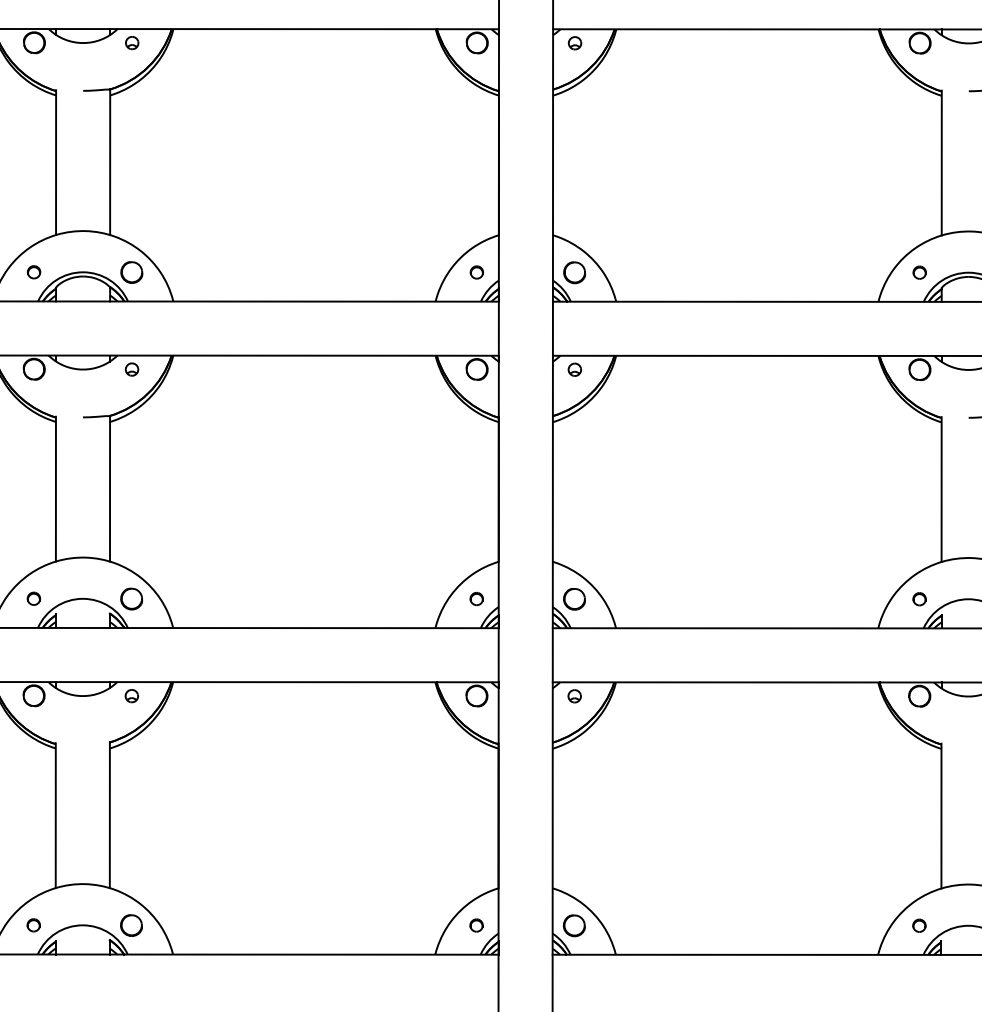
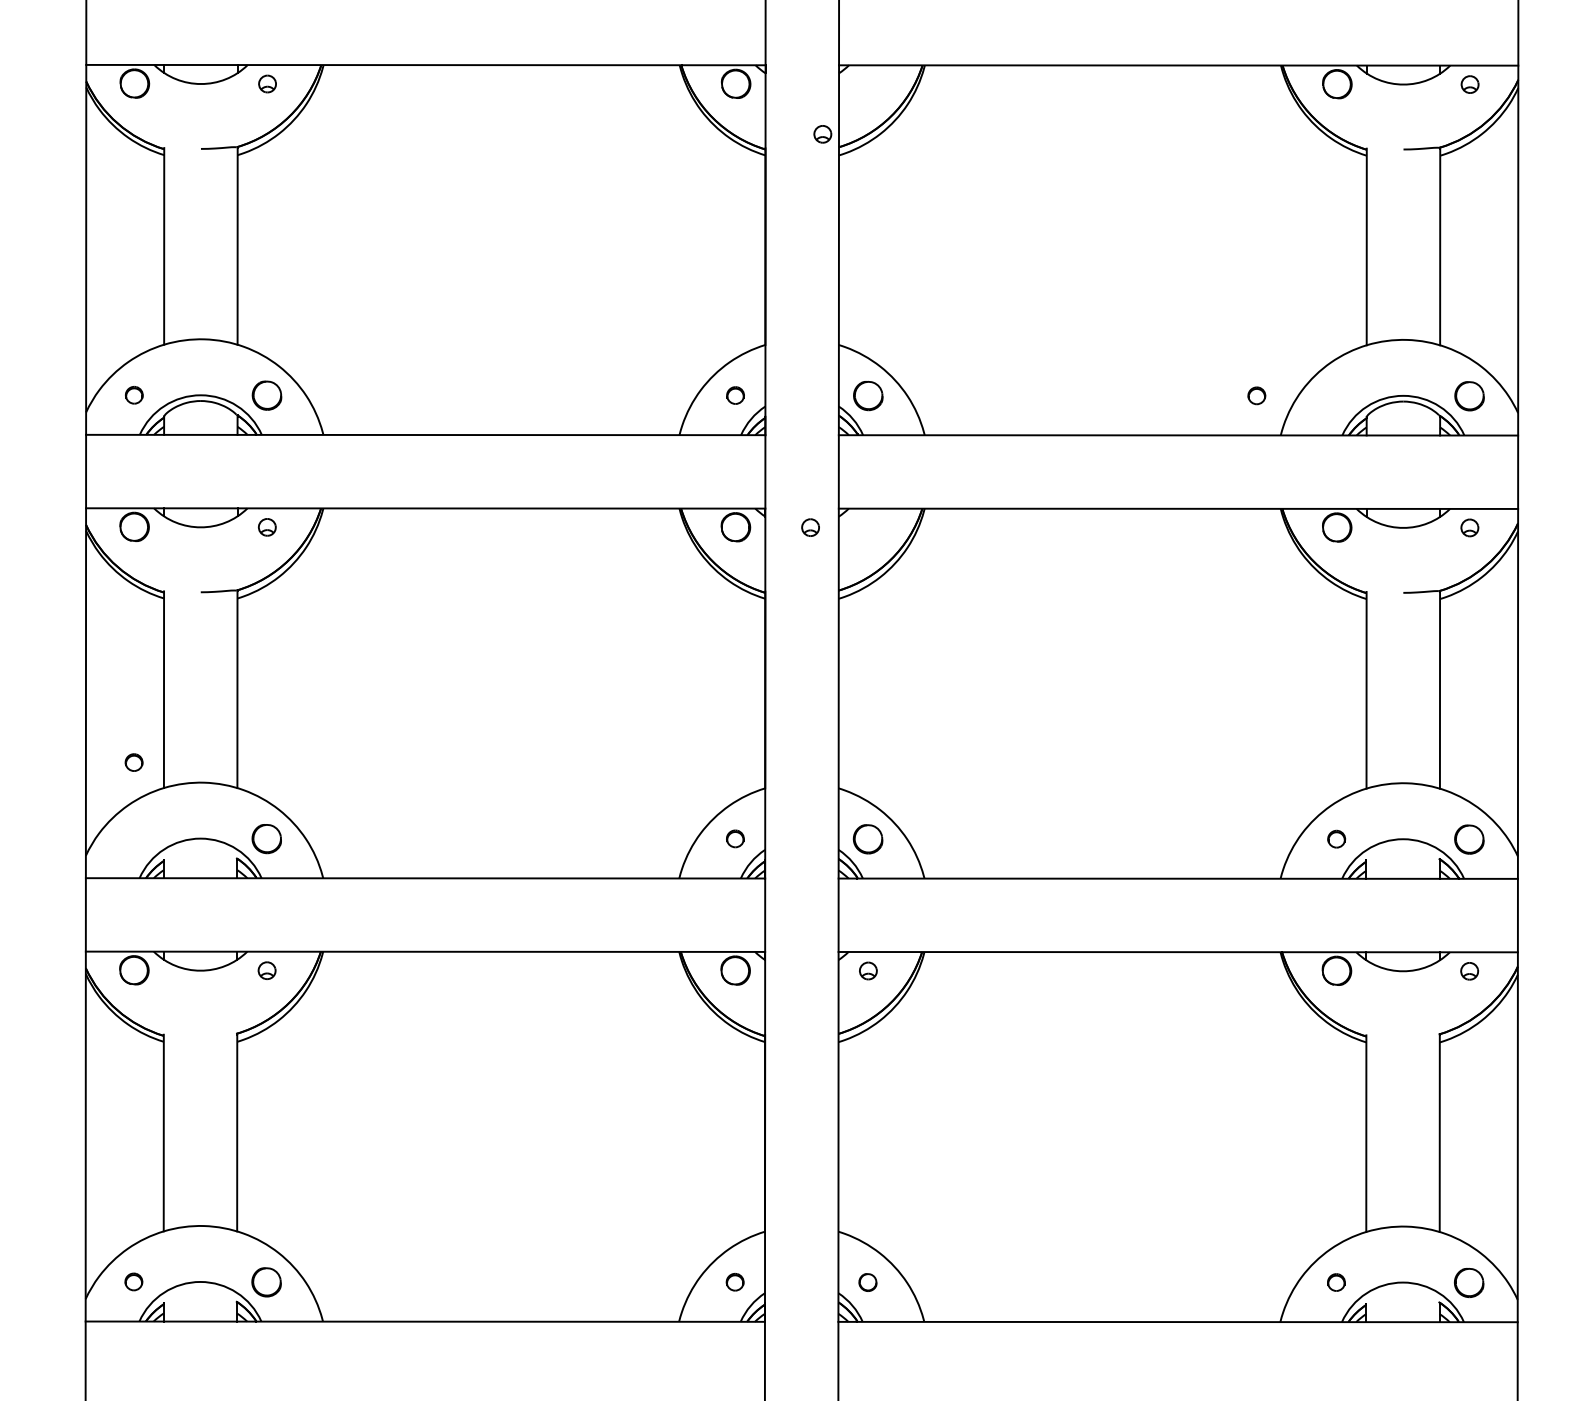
part: (574, 43) -> (822, 134), moved
part: (919, 272) -> (1256, 395), moved
part: (574, 369) -> (810, 527), moved
part: (33, 598) -> (133, 762), moved
part: (574, 925) -> (867, 1282), size x0.6

